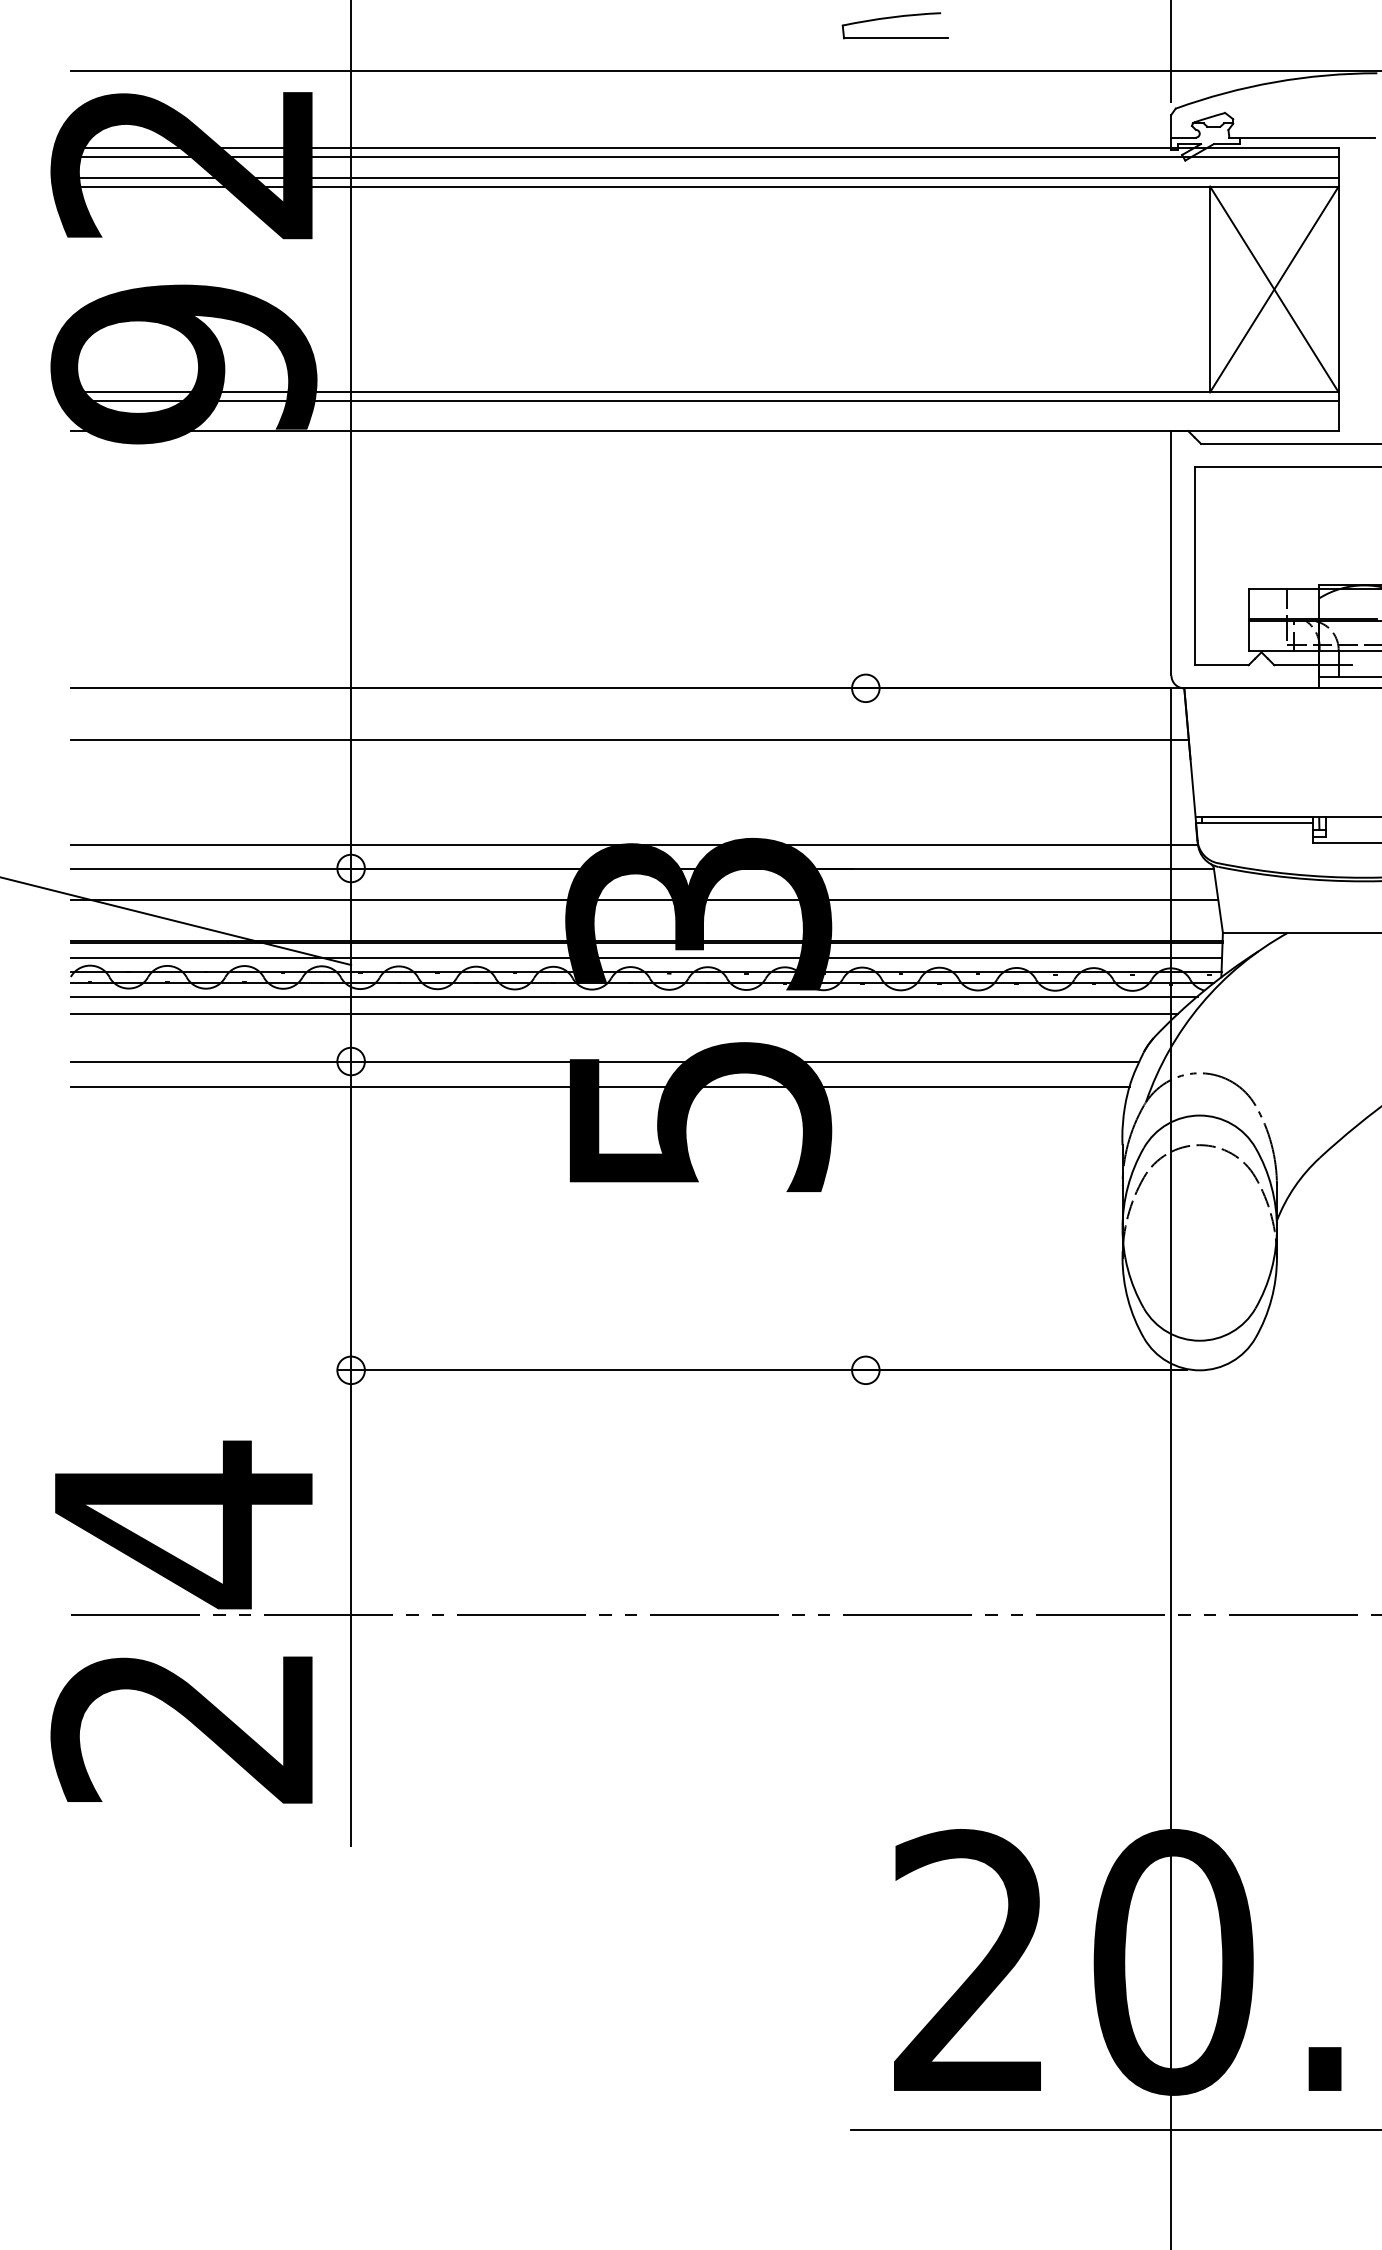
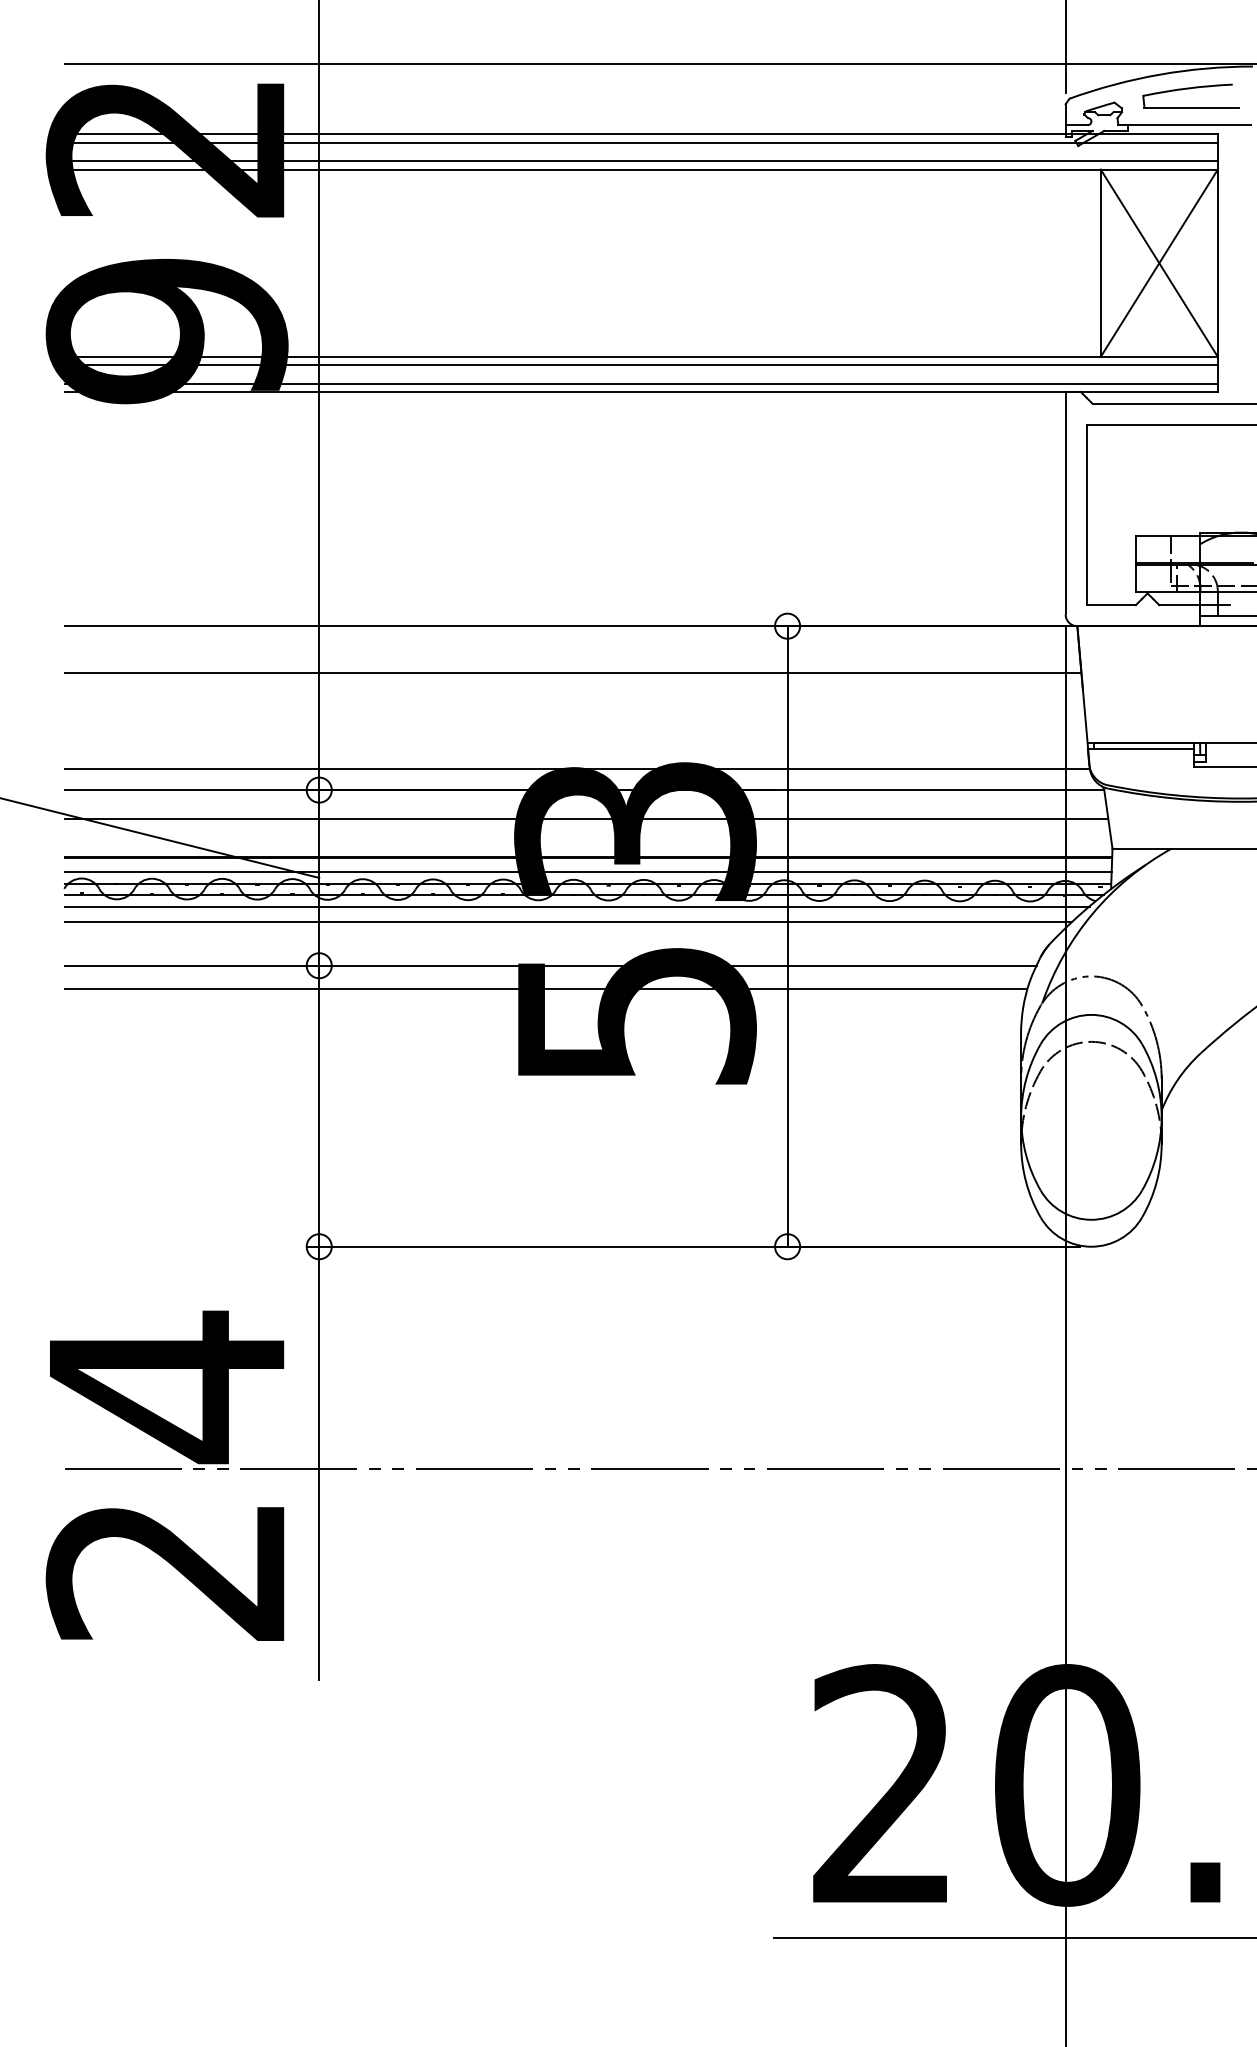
part: (893, 18) -> (1189, 89), moved
line: (704, 422) -> (640, 384), added
line: (865, 1029) -> (787, 936), added

